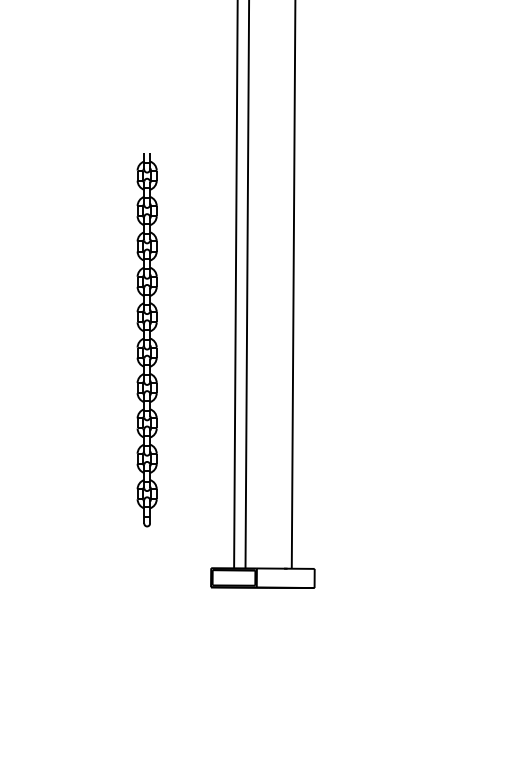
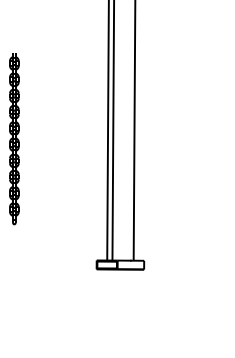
part: (147, 341) -> (14, 139), moved

